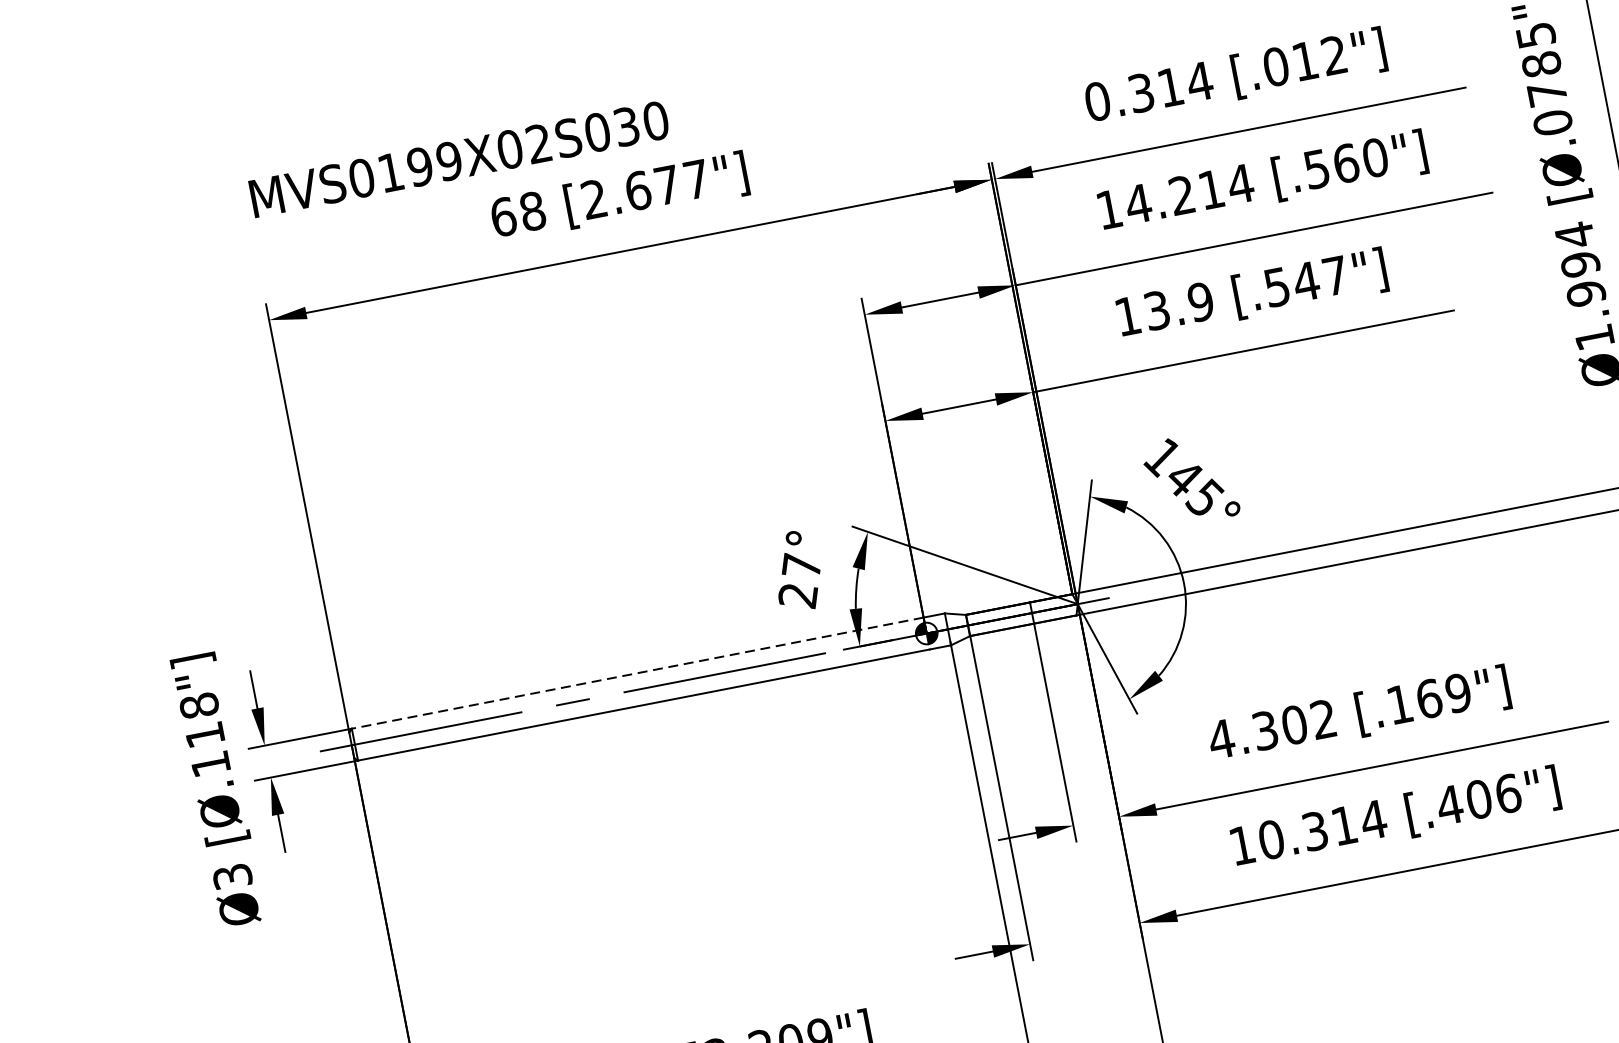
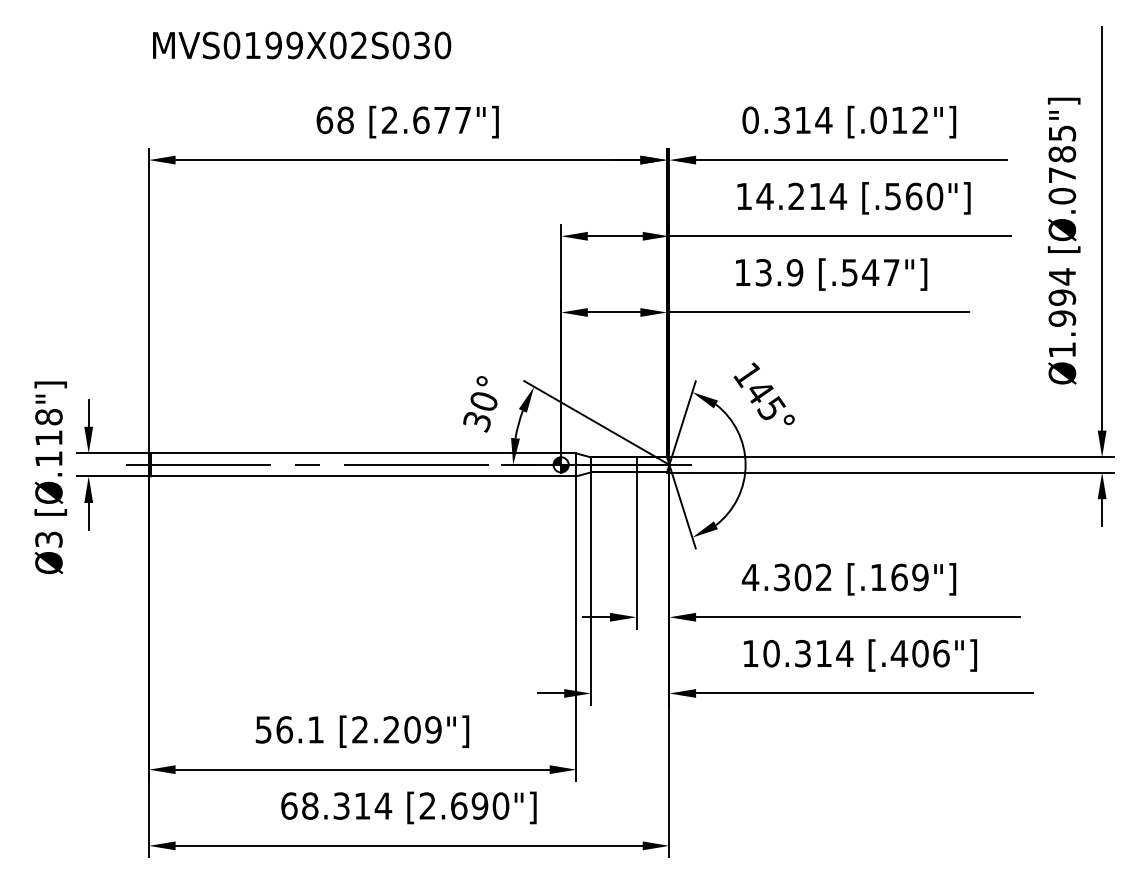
text: (460, 159) -> (302, 45), moved
text: (799, 580) -> (480, 411), 27° -> 30°
line: (638, 673) -> (356, 453), dashed -> solid

